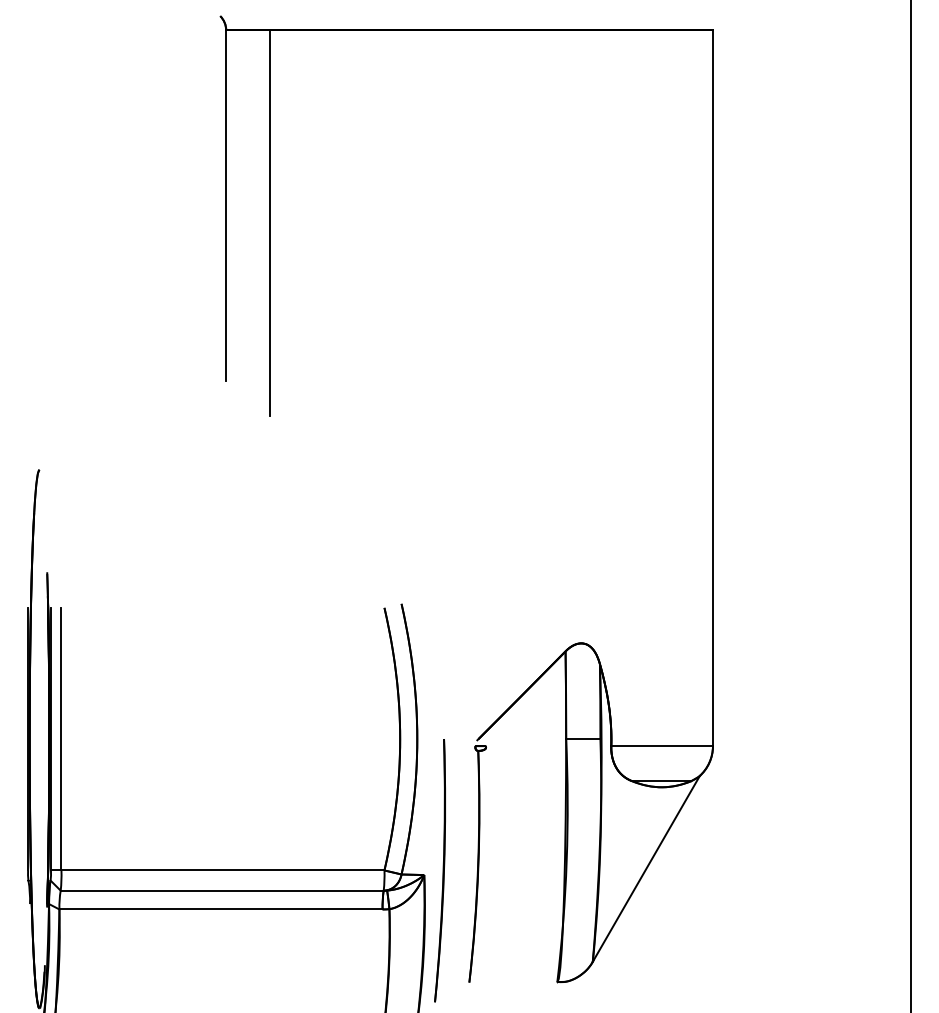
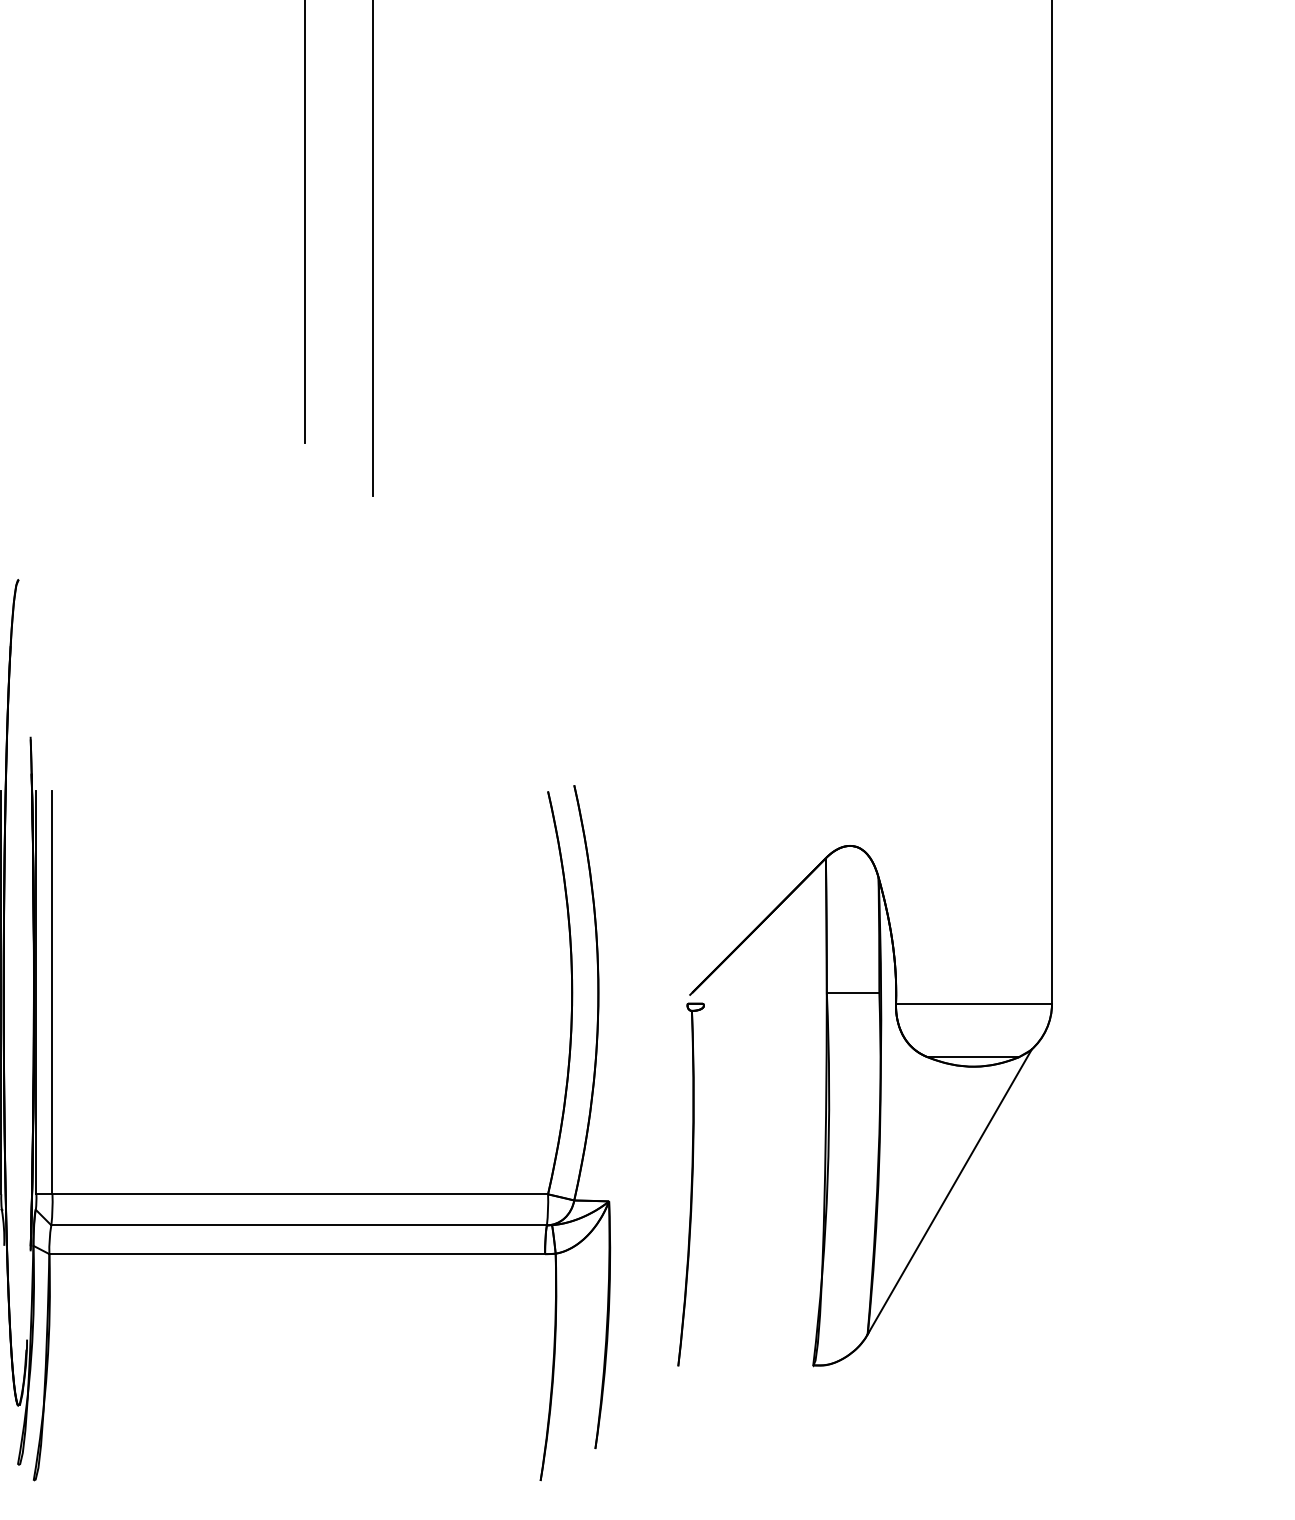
part: (439, 870) -> (632, 1194), removed

